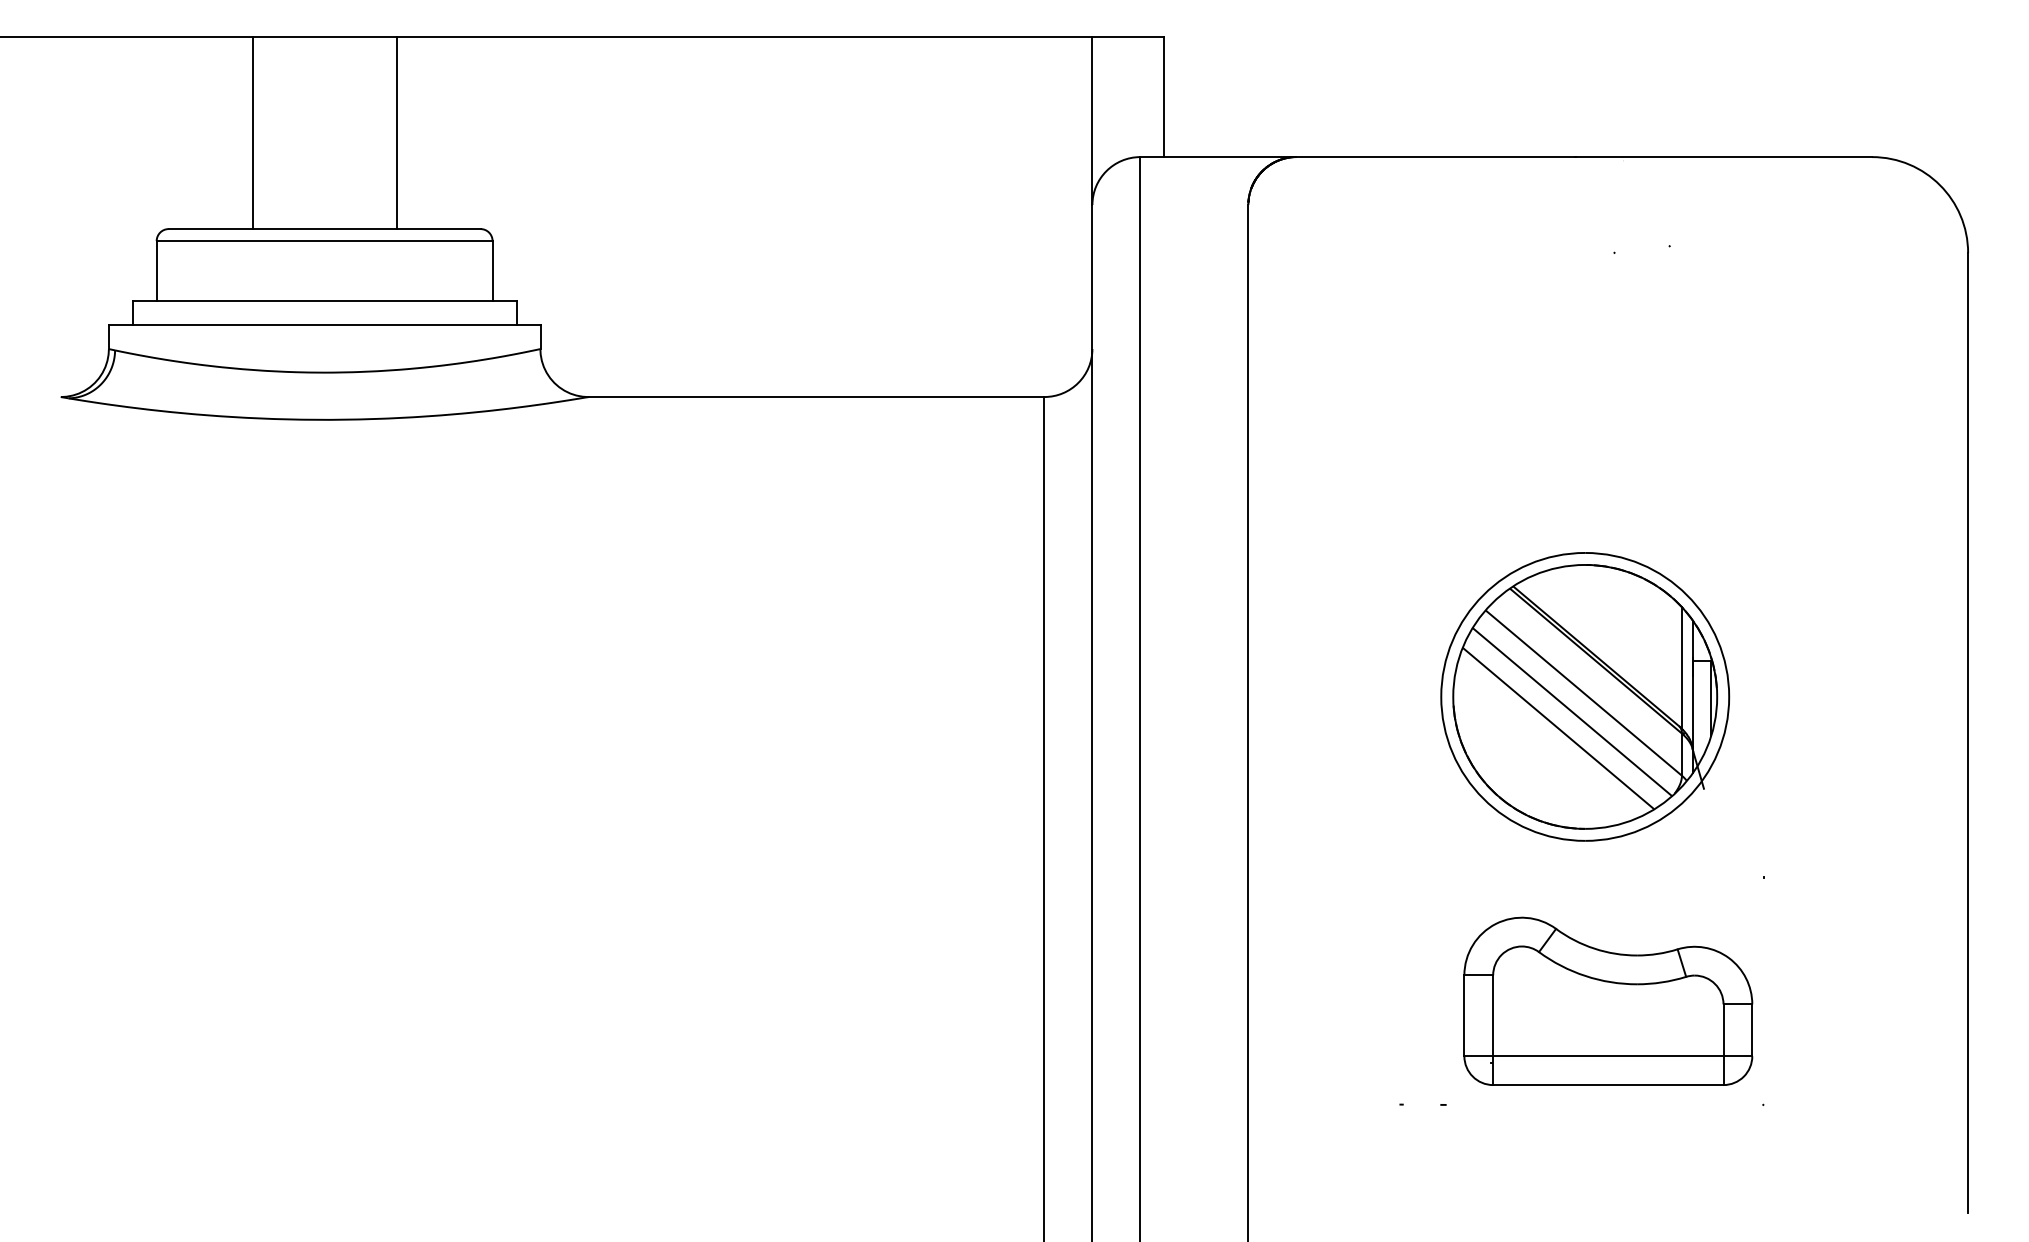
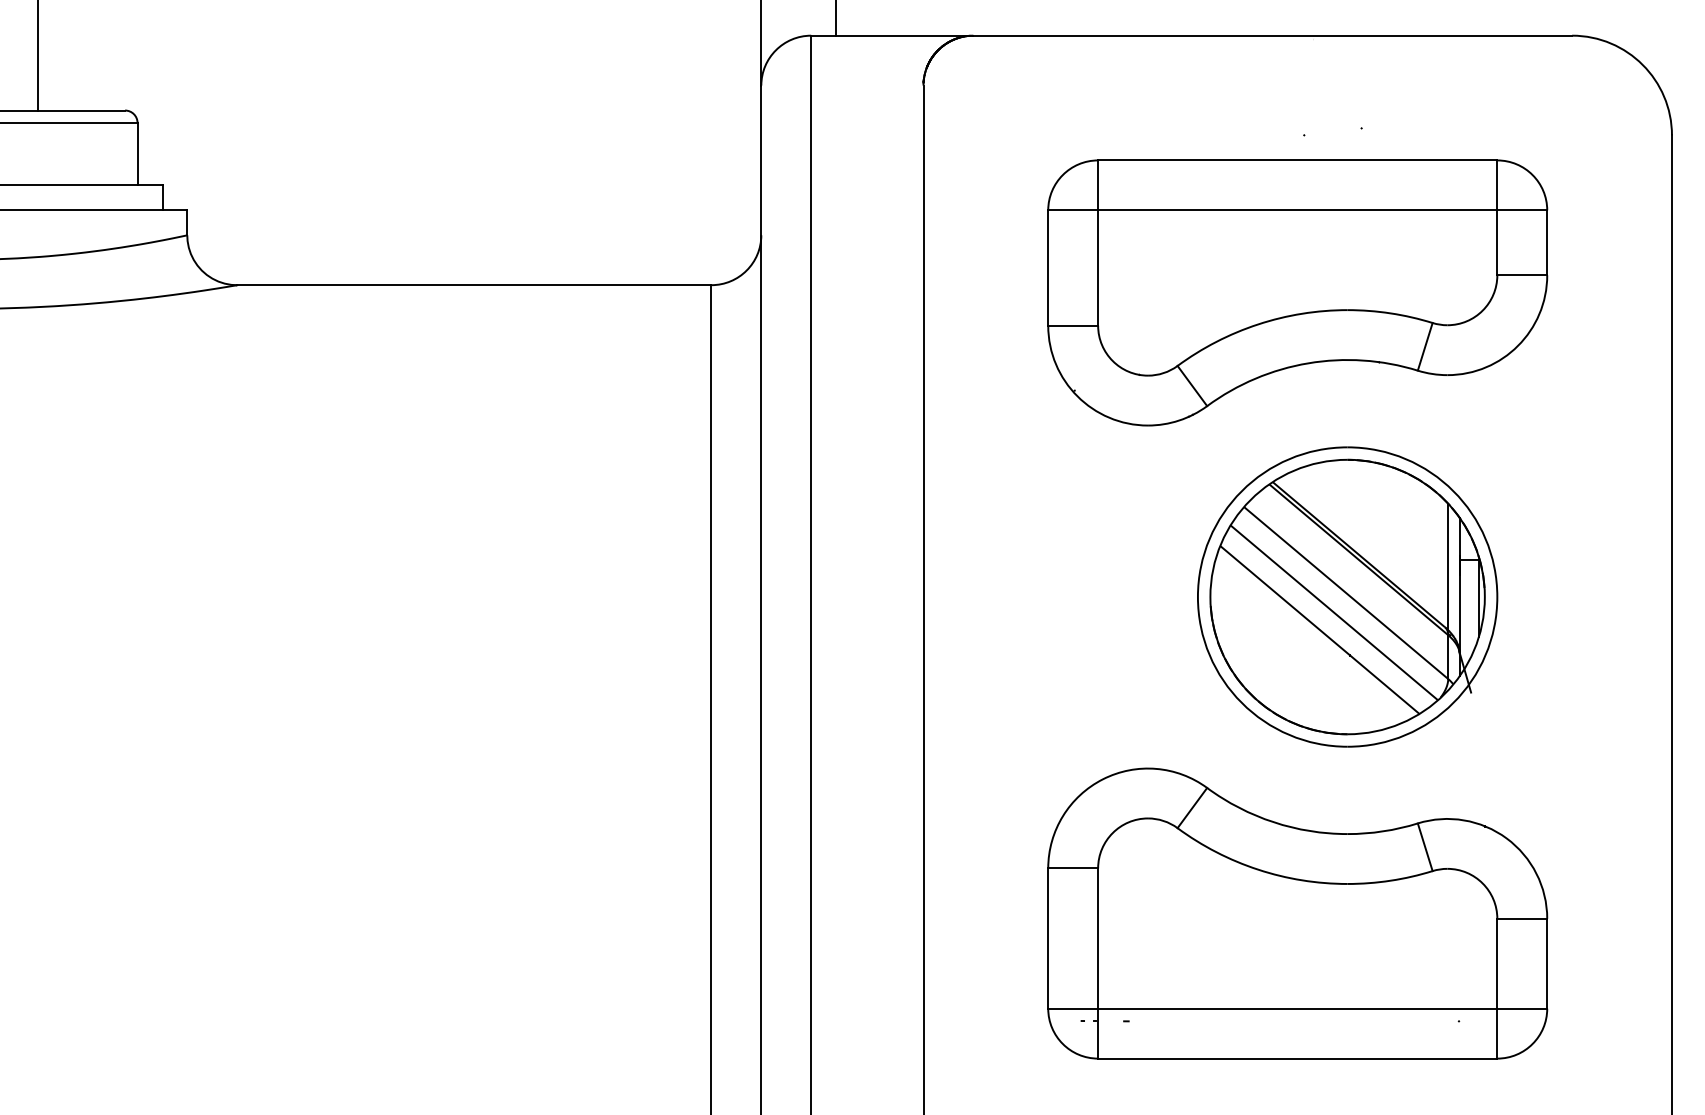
part: (1608, 404) -> (1298, 292), added
part: (1585, 696) -> (1347, 596), moved
part: (1608, 1001) -> (1298, 913), size x1.67

